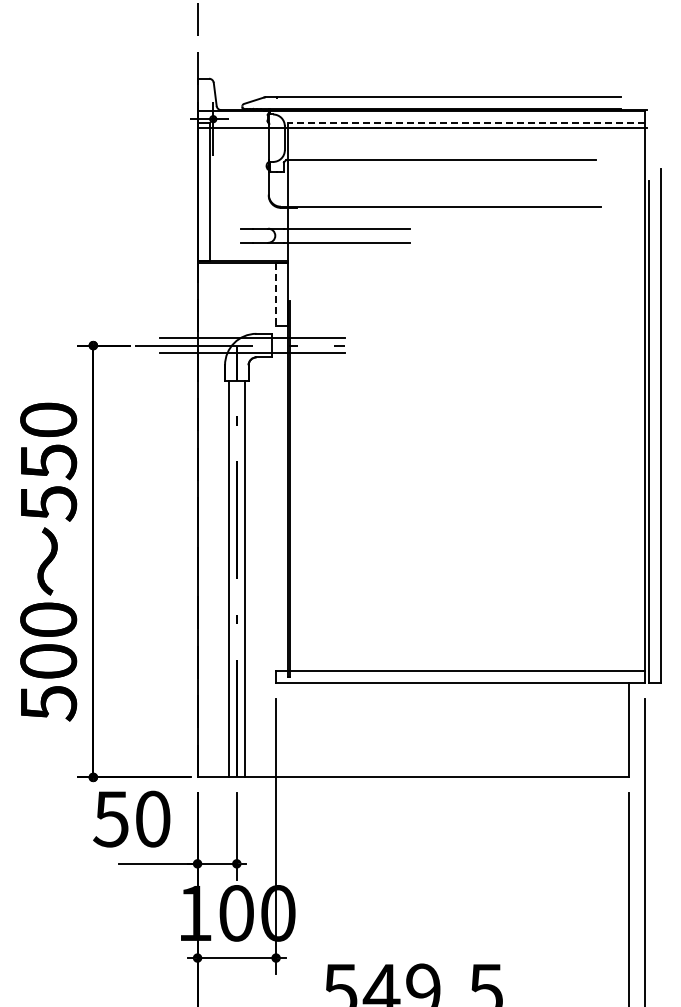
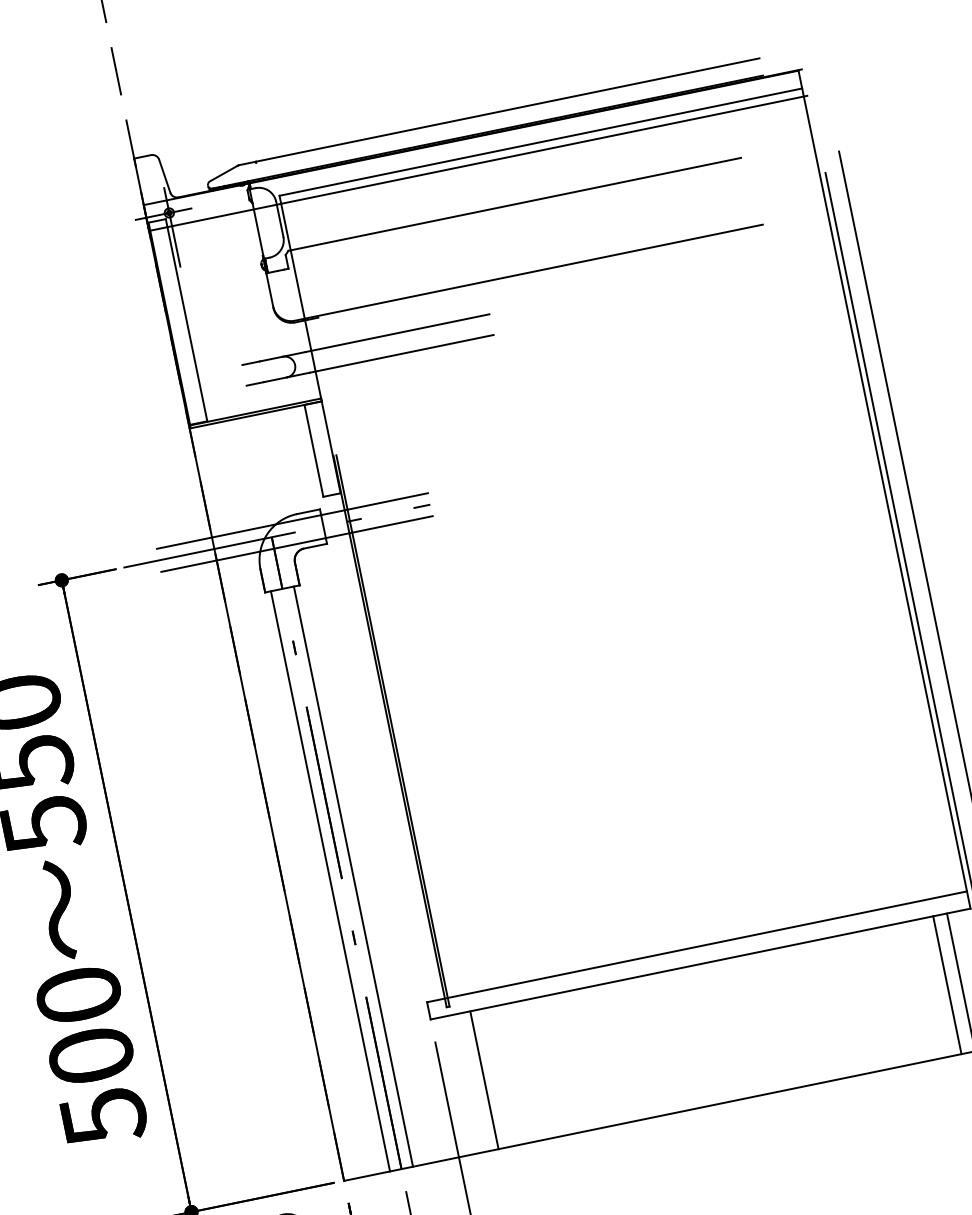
line: (466, 122) -> (540, 141), dashed -> solid
line: (276, 295) -> (314, 452), dashed -> solid
line: (303, 730) -> (484, 1080), added
line: (619, 730) -> (947, 985), added

